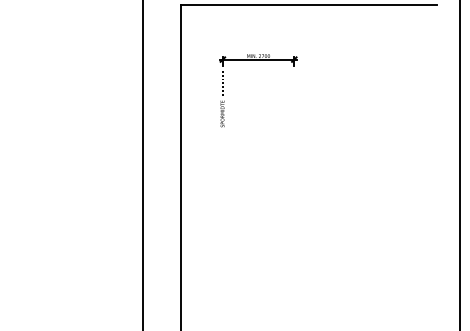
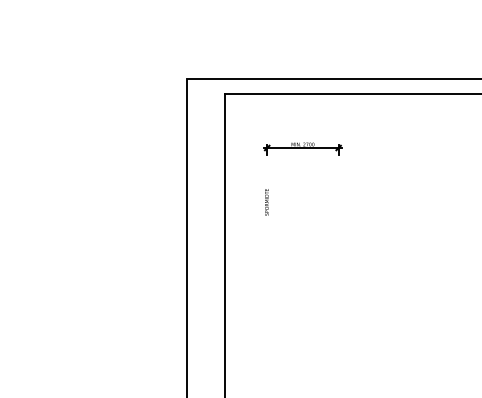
line: (223, 84) -> (267, 172), removed

